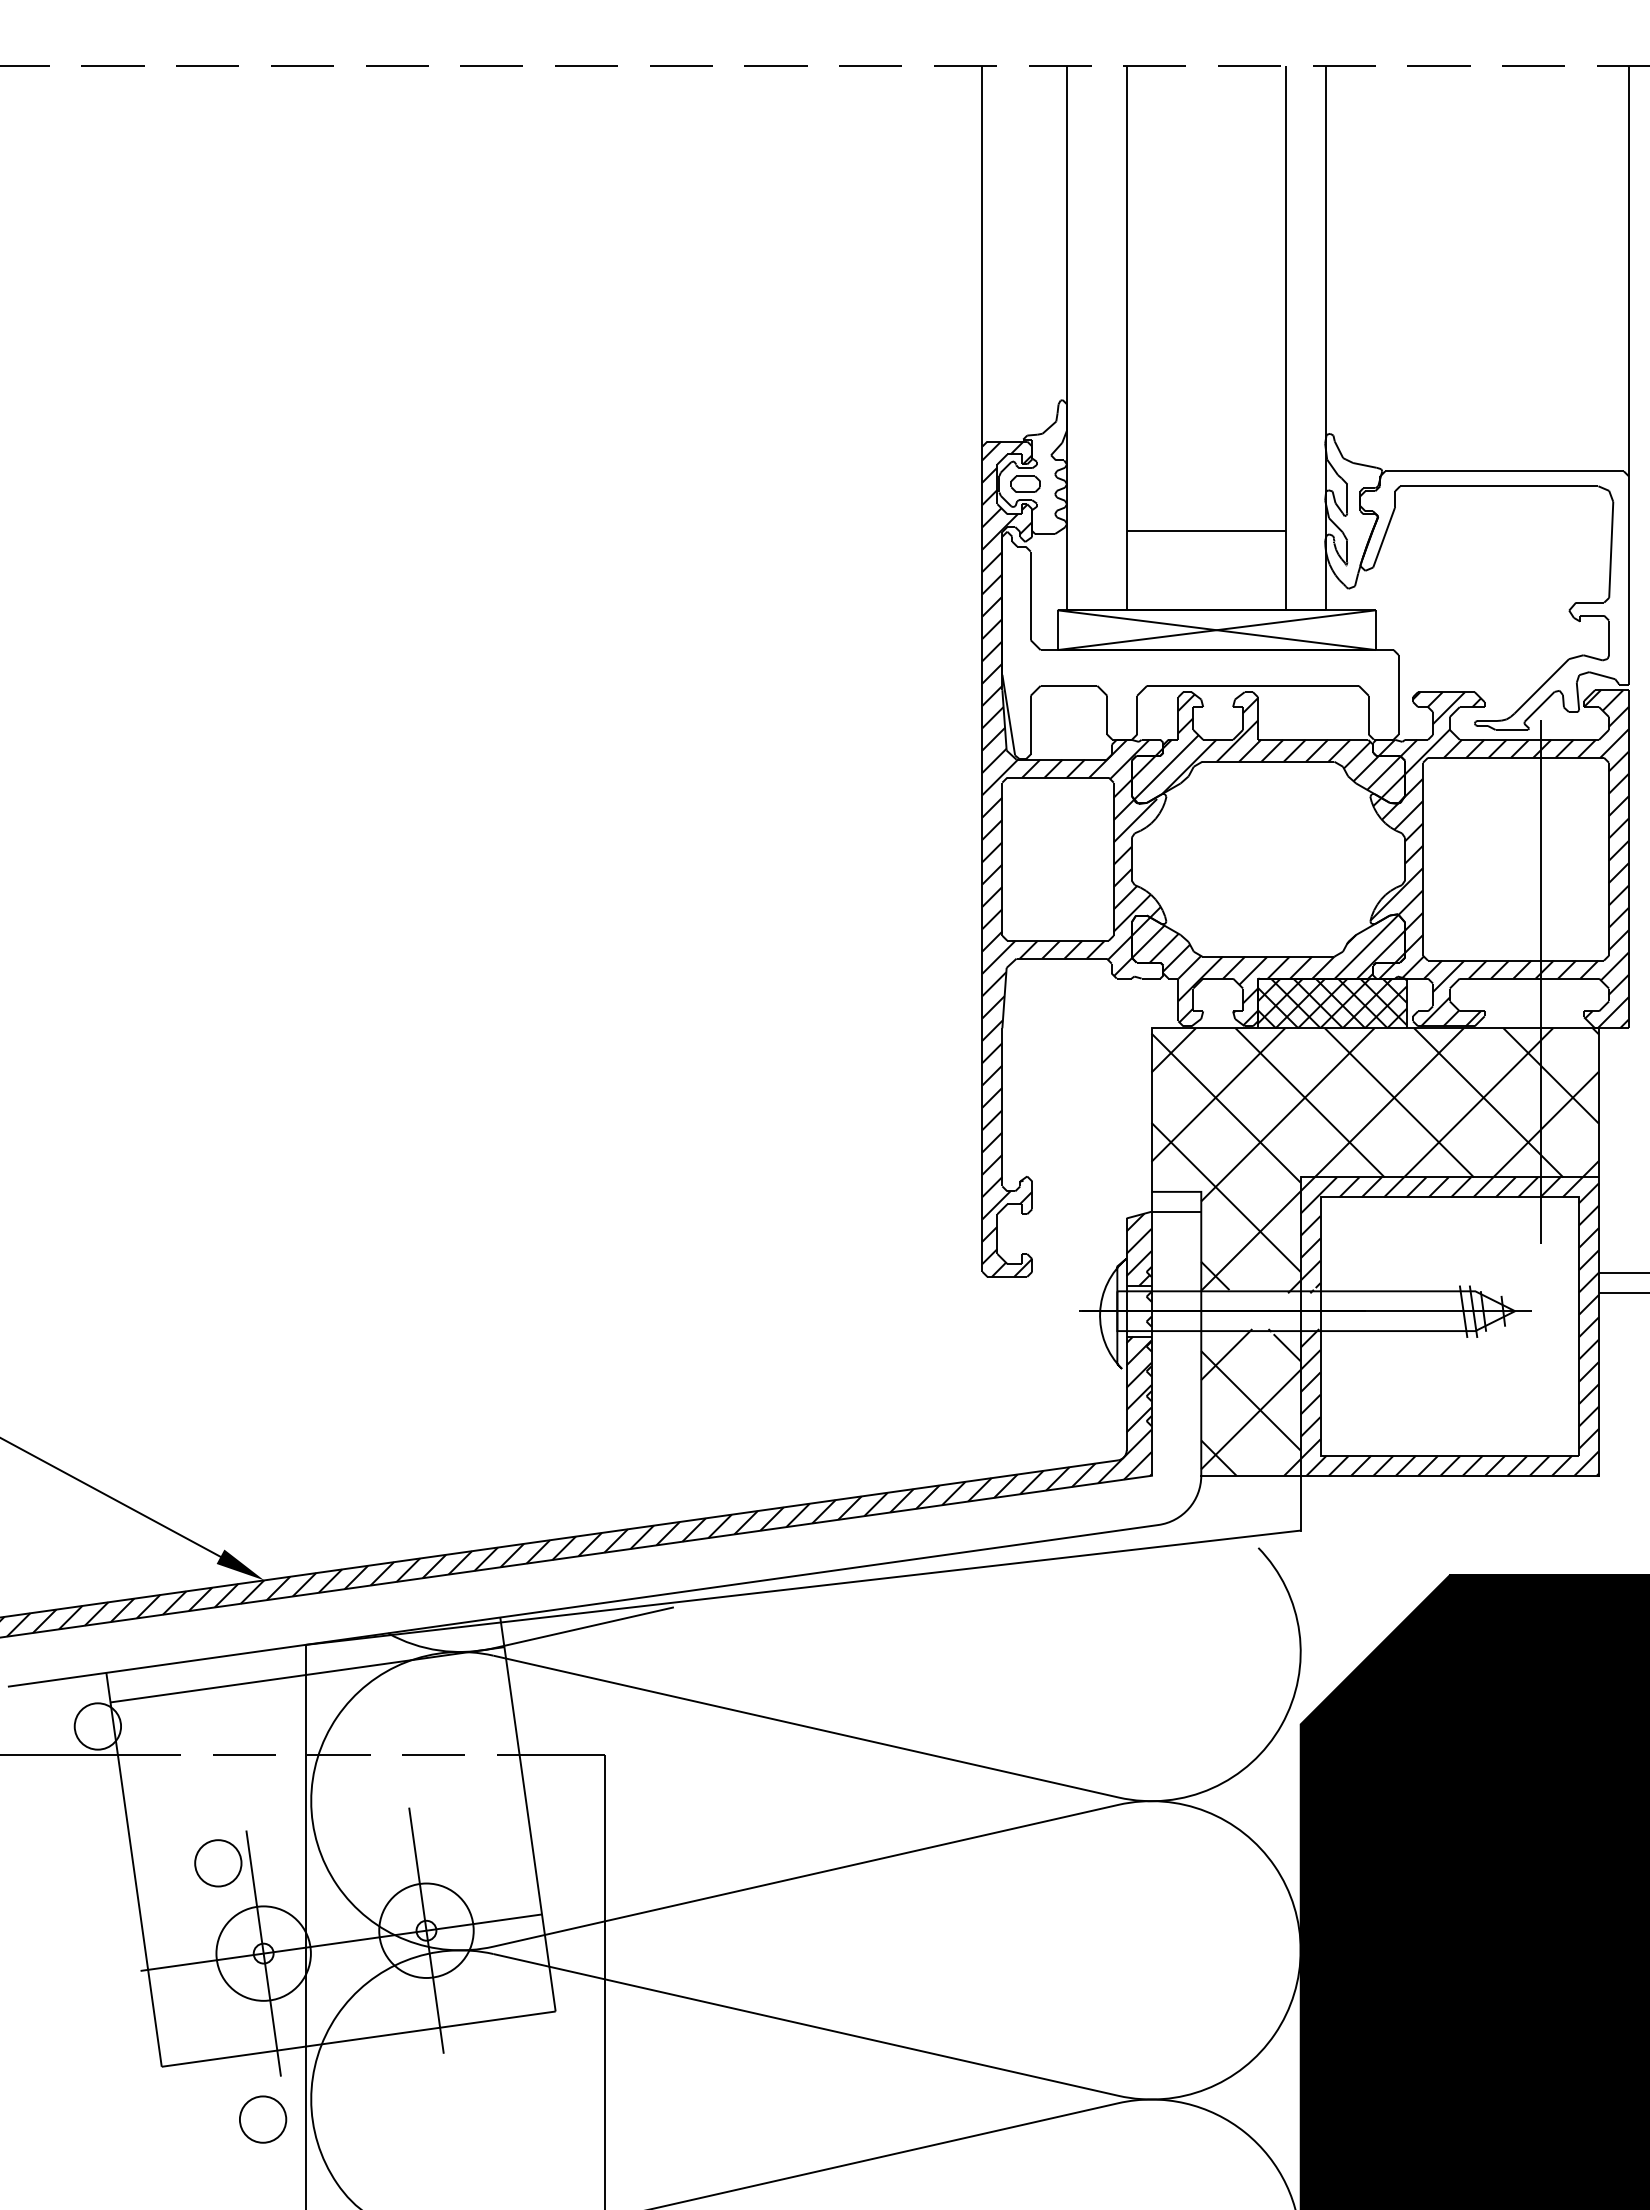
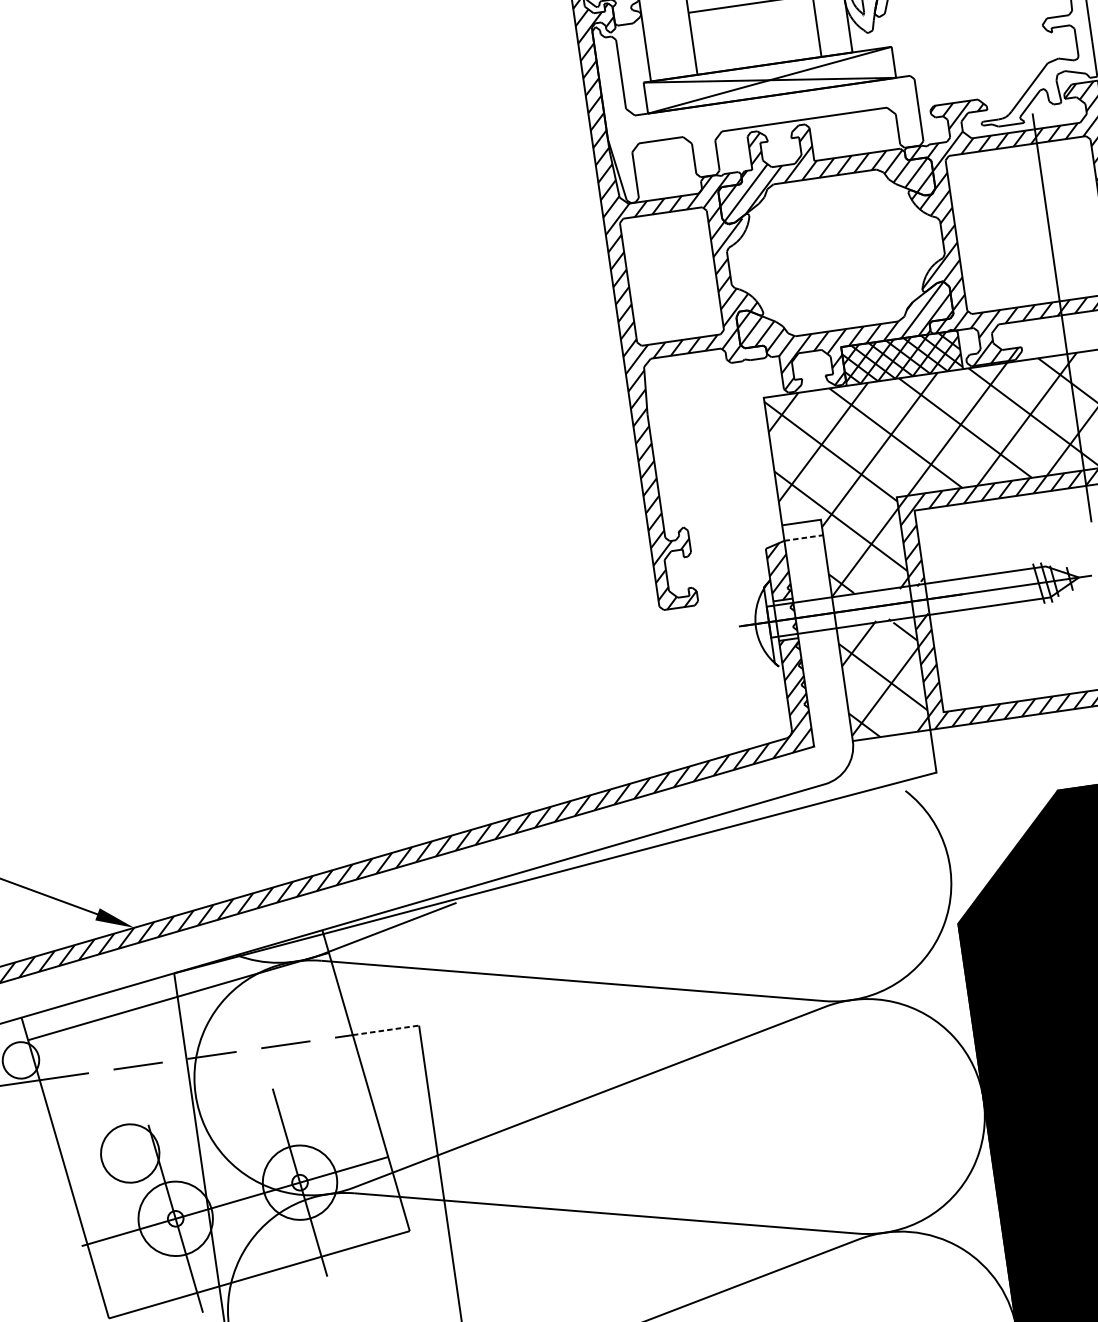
line: (1176, 1211) -> (803, 537), solid -> dashed
line: (562, 1754) -> (386, 1030), solid -> dashed
circle: (218, 1863) -> (130, 1153), size x1.6

